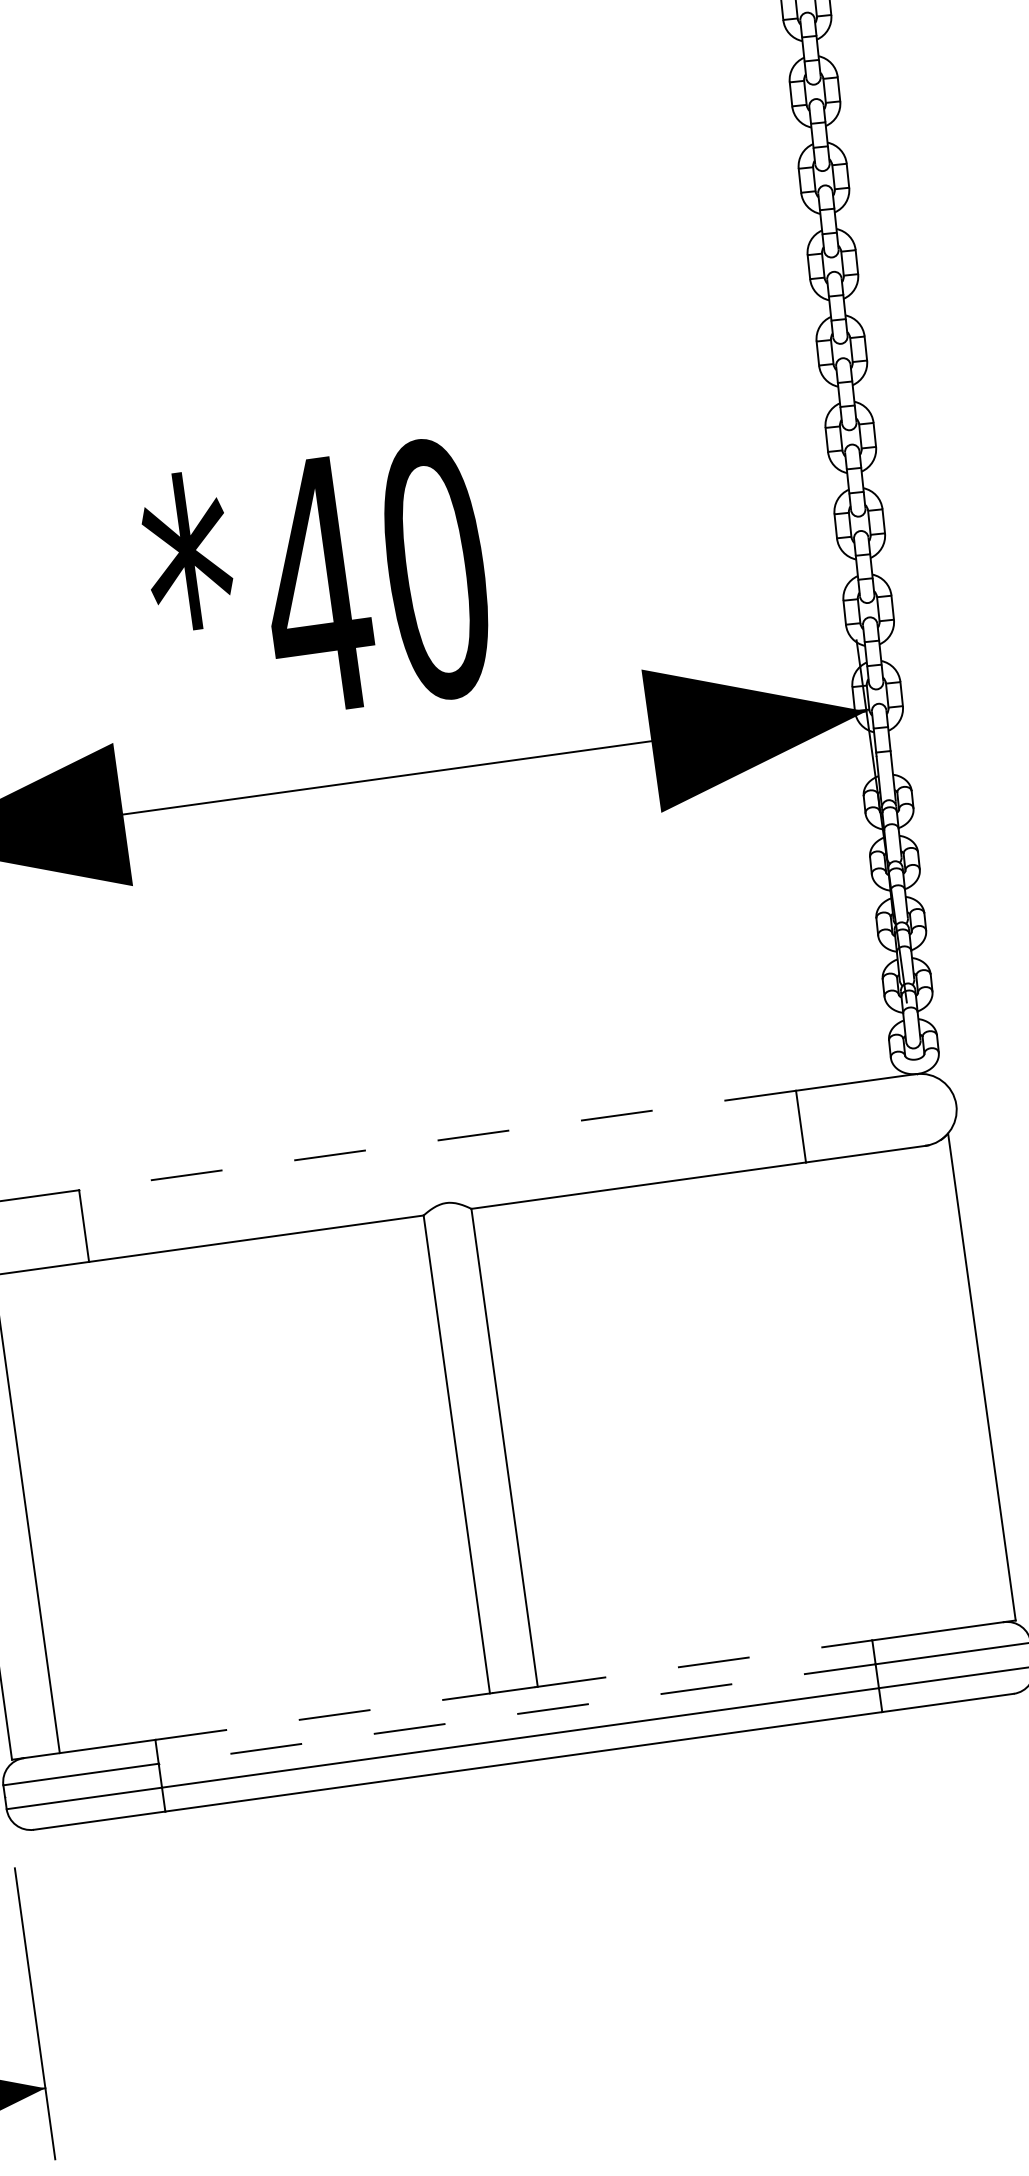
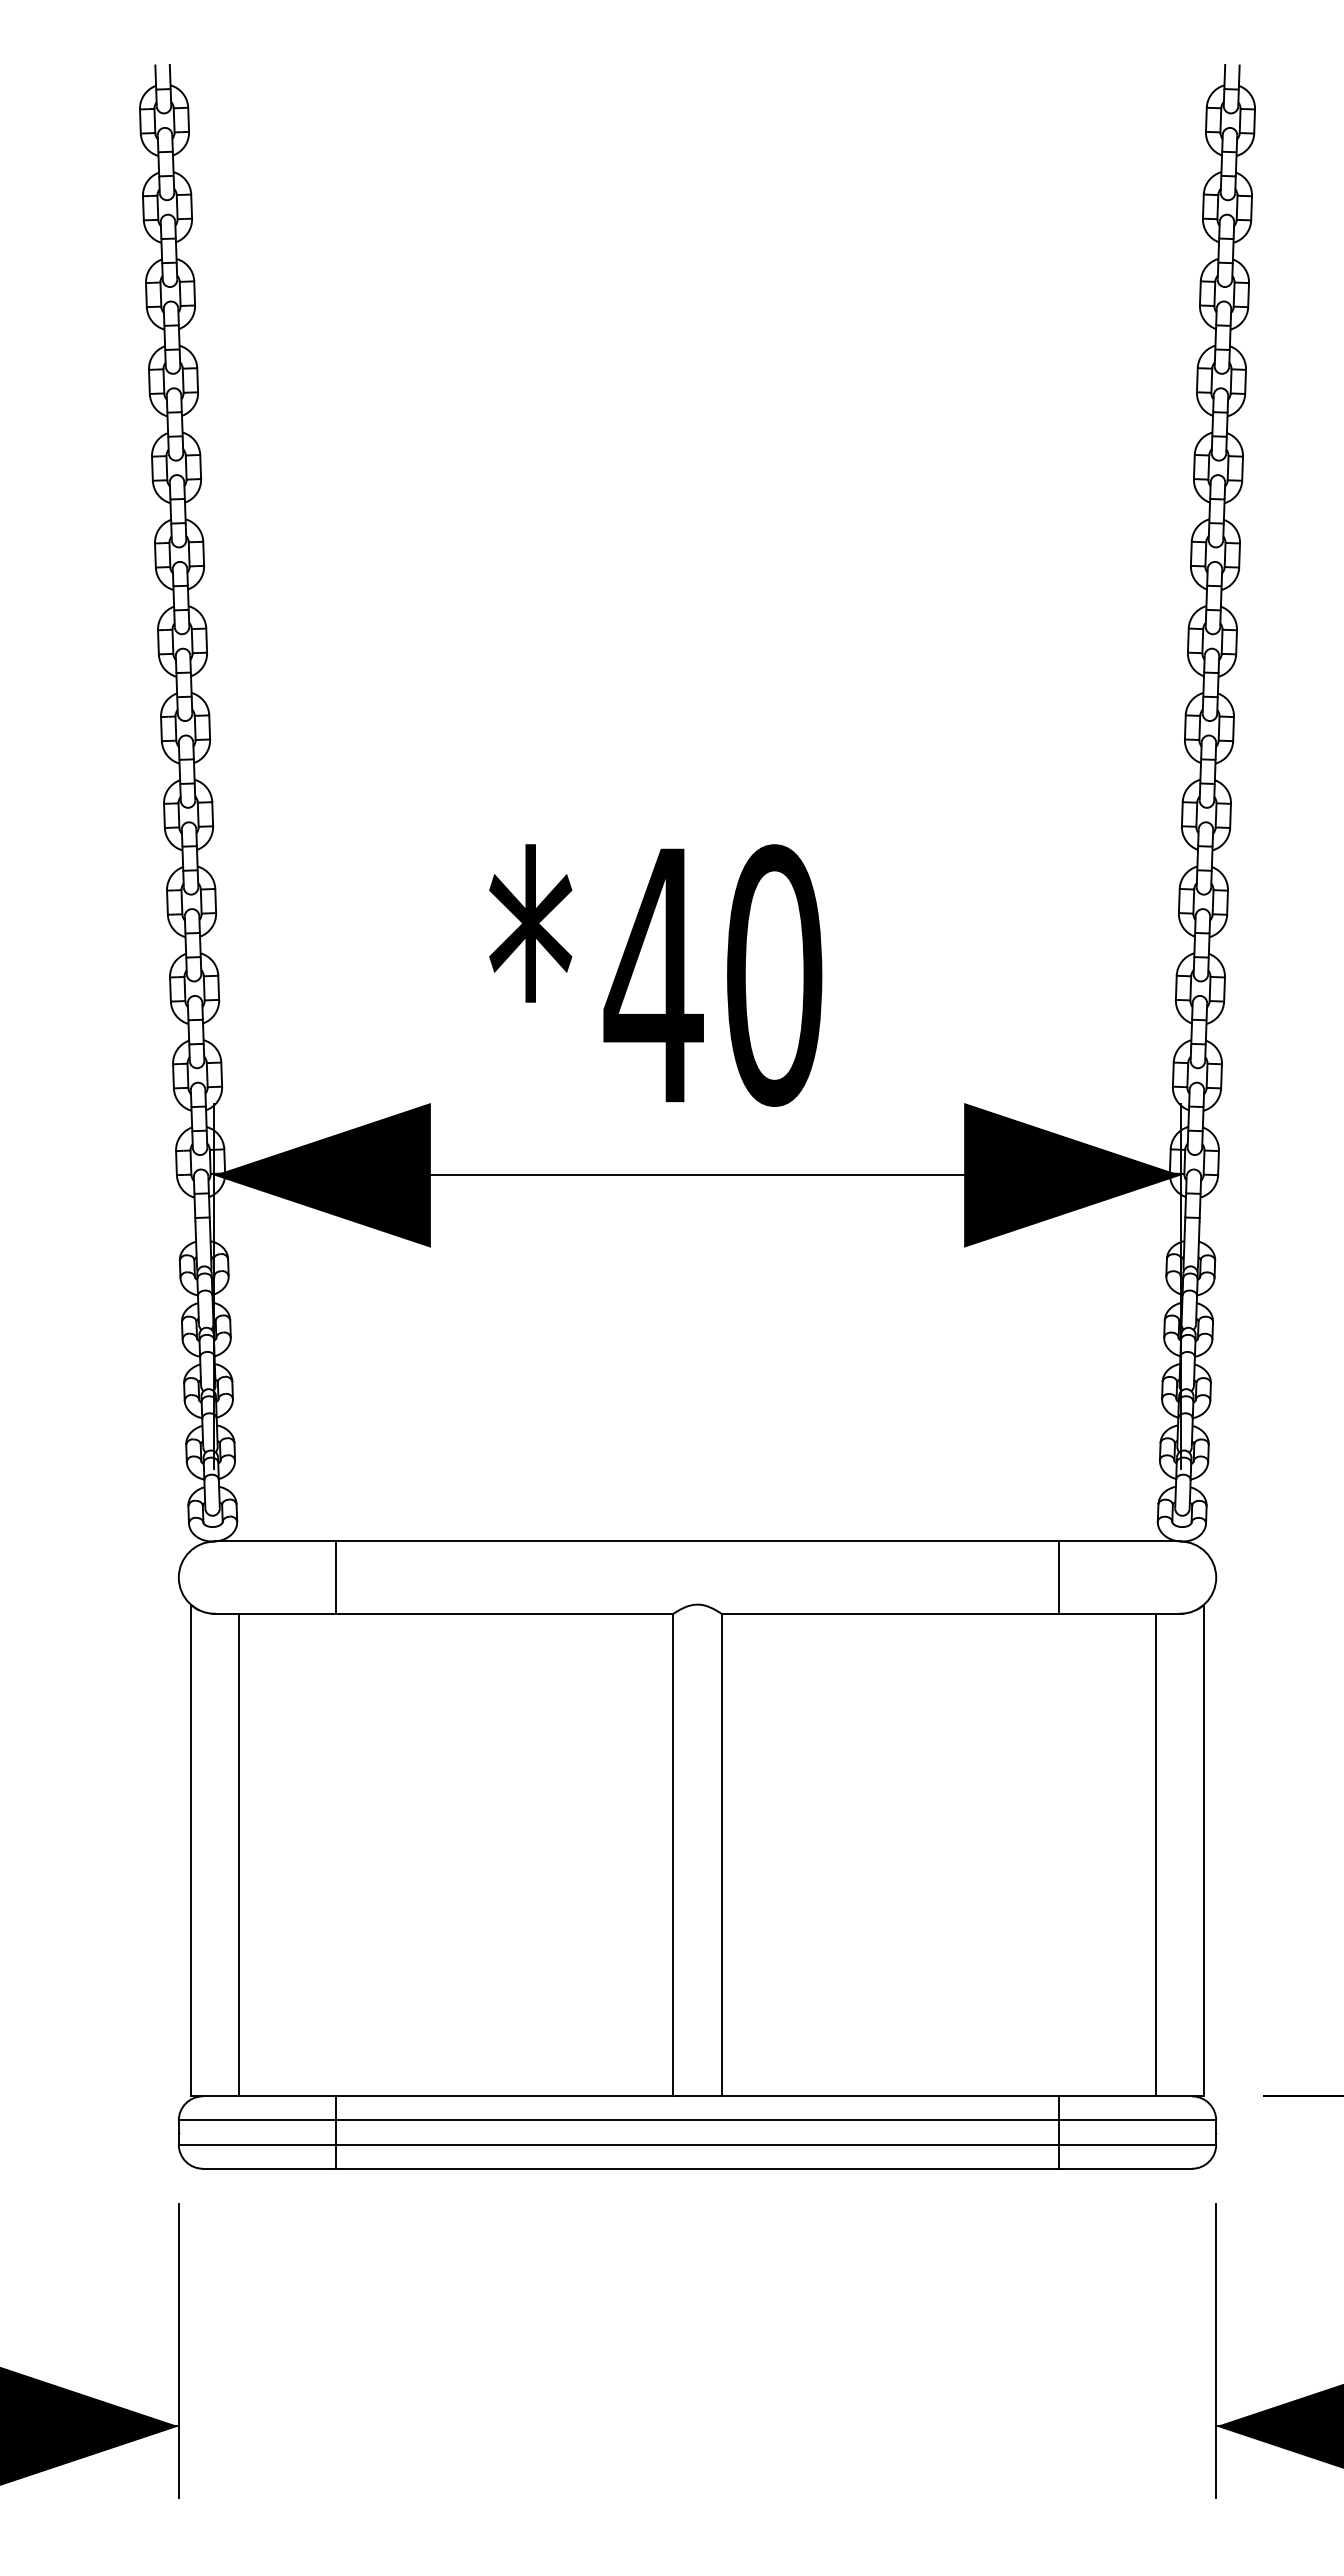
line: (437, 1140) -> (697, 1541), dashed -> solid
line: (934, 1387) -> (1155, 1854), added
line: (704, 1663) -> (889, 2096), dashed -> solid
line: (517, 1714) -> (697, 2120), dashed -> solid
line: (324, 1716) -> (506, 2096), dashed -> solid

